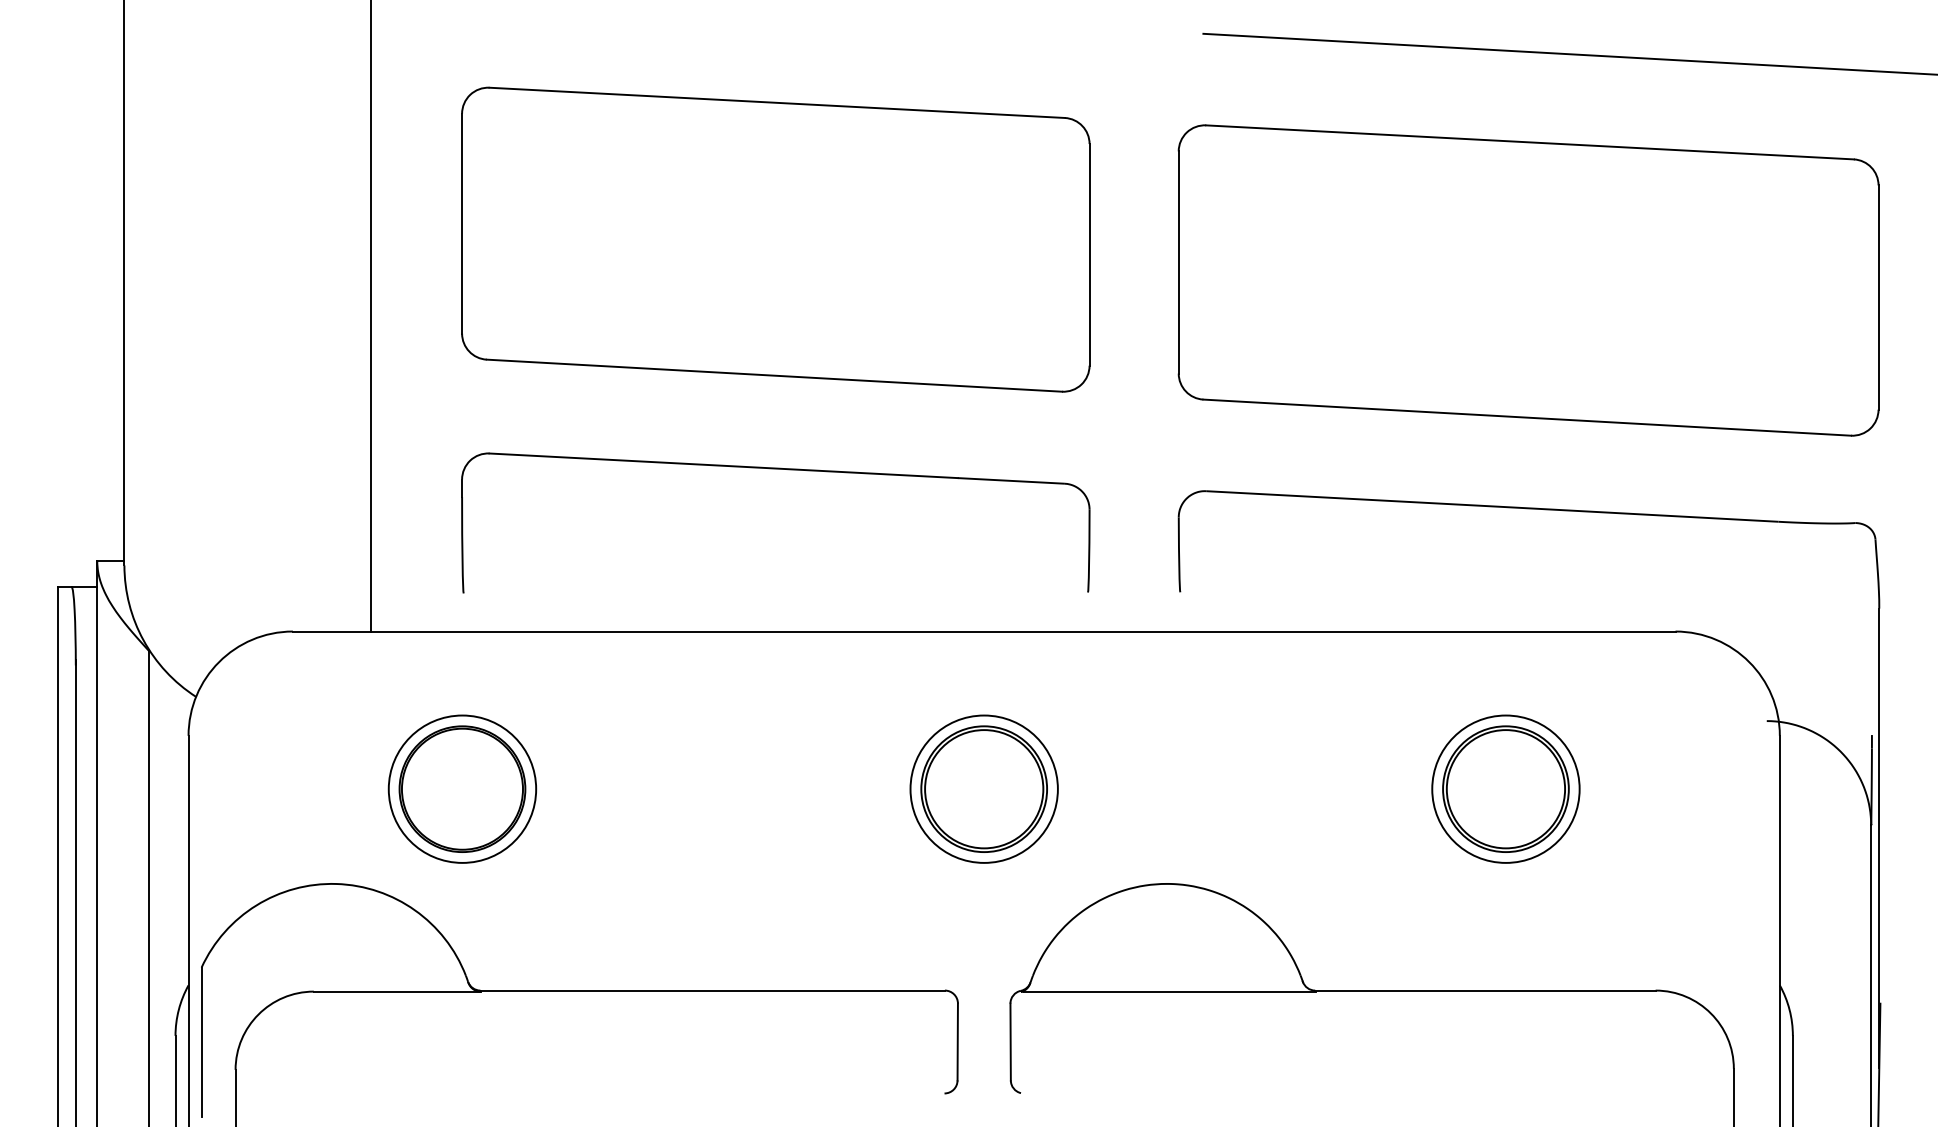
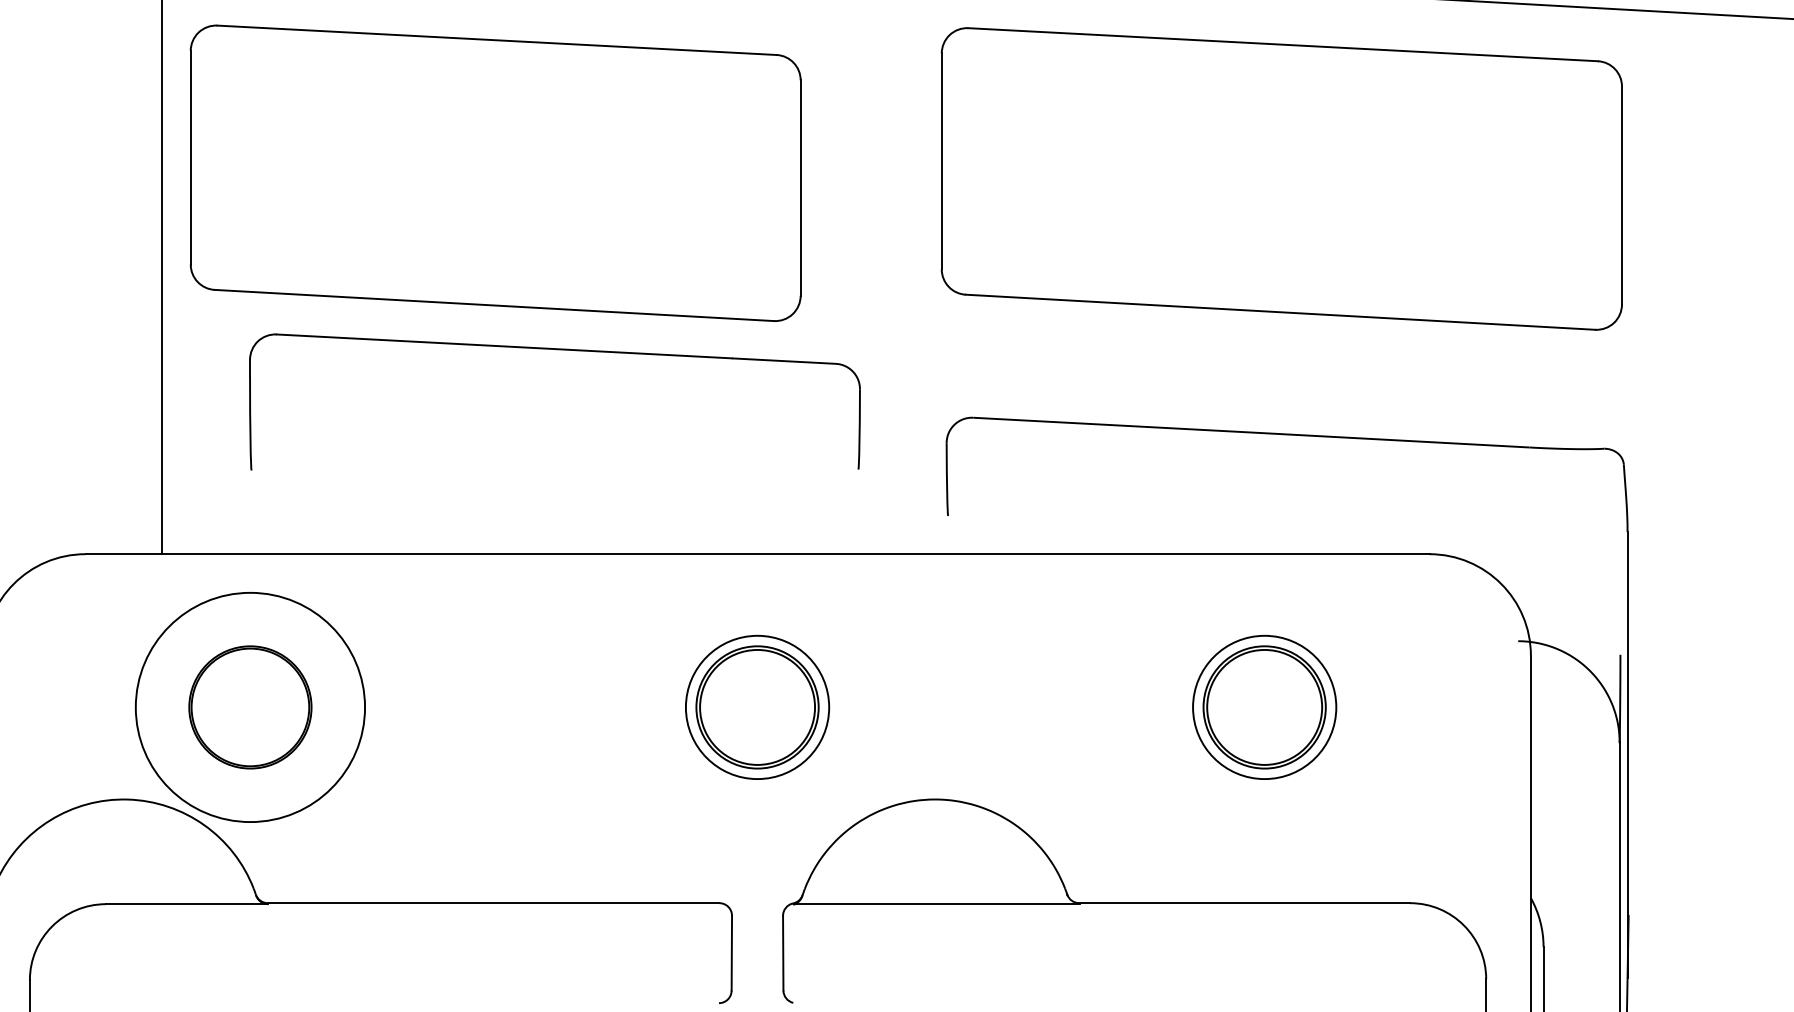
part: (775, 239) -> (495, 173), moved
part: (1528, 280) -> (1281, 178), moved
part: (775, 469) -> (554, 350), moved
circle: (462, 788) -> (250, 706), size x1.6

